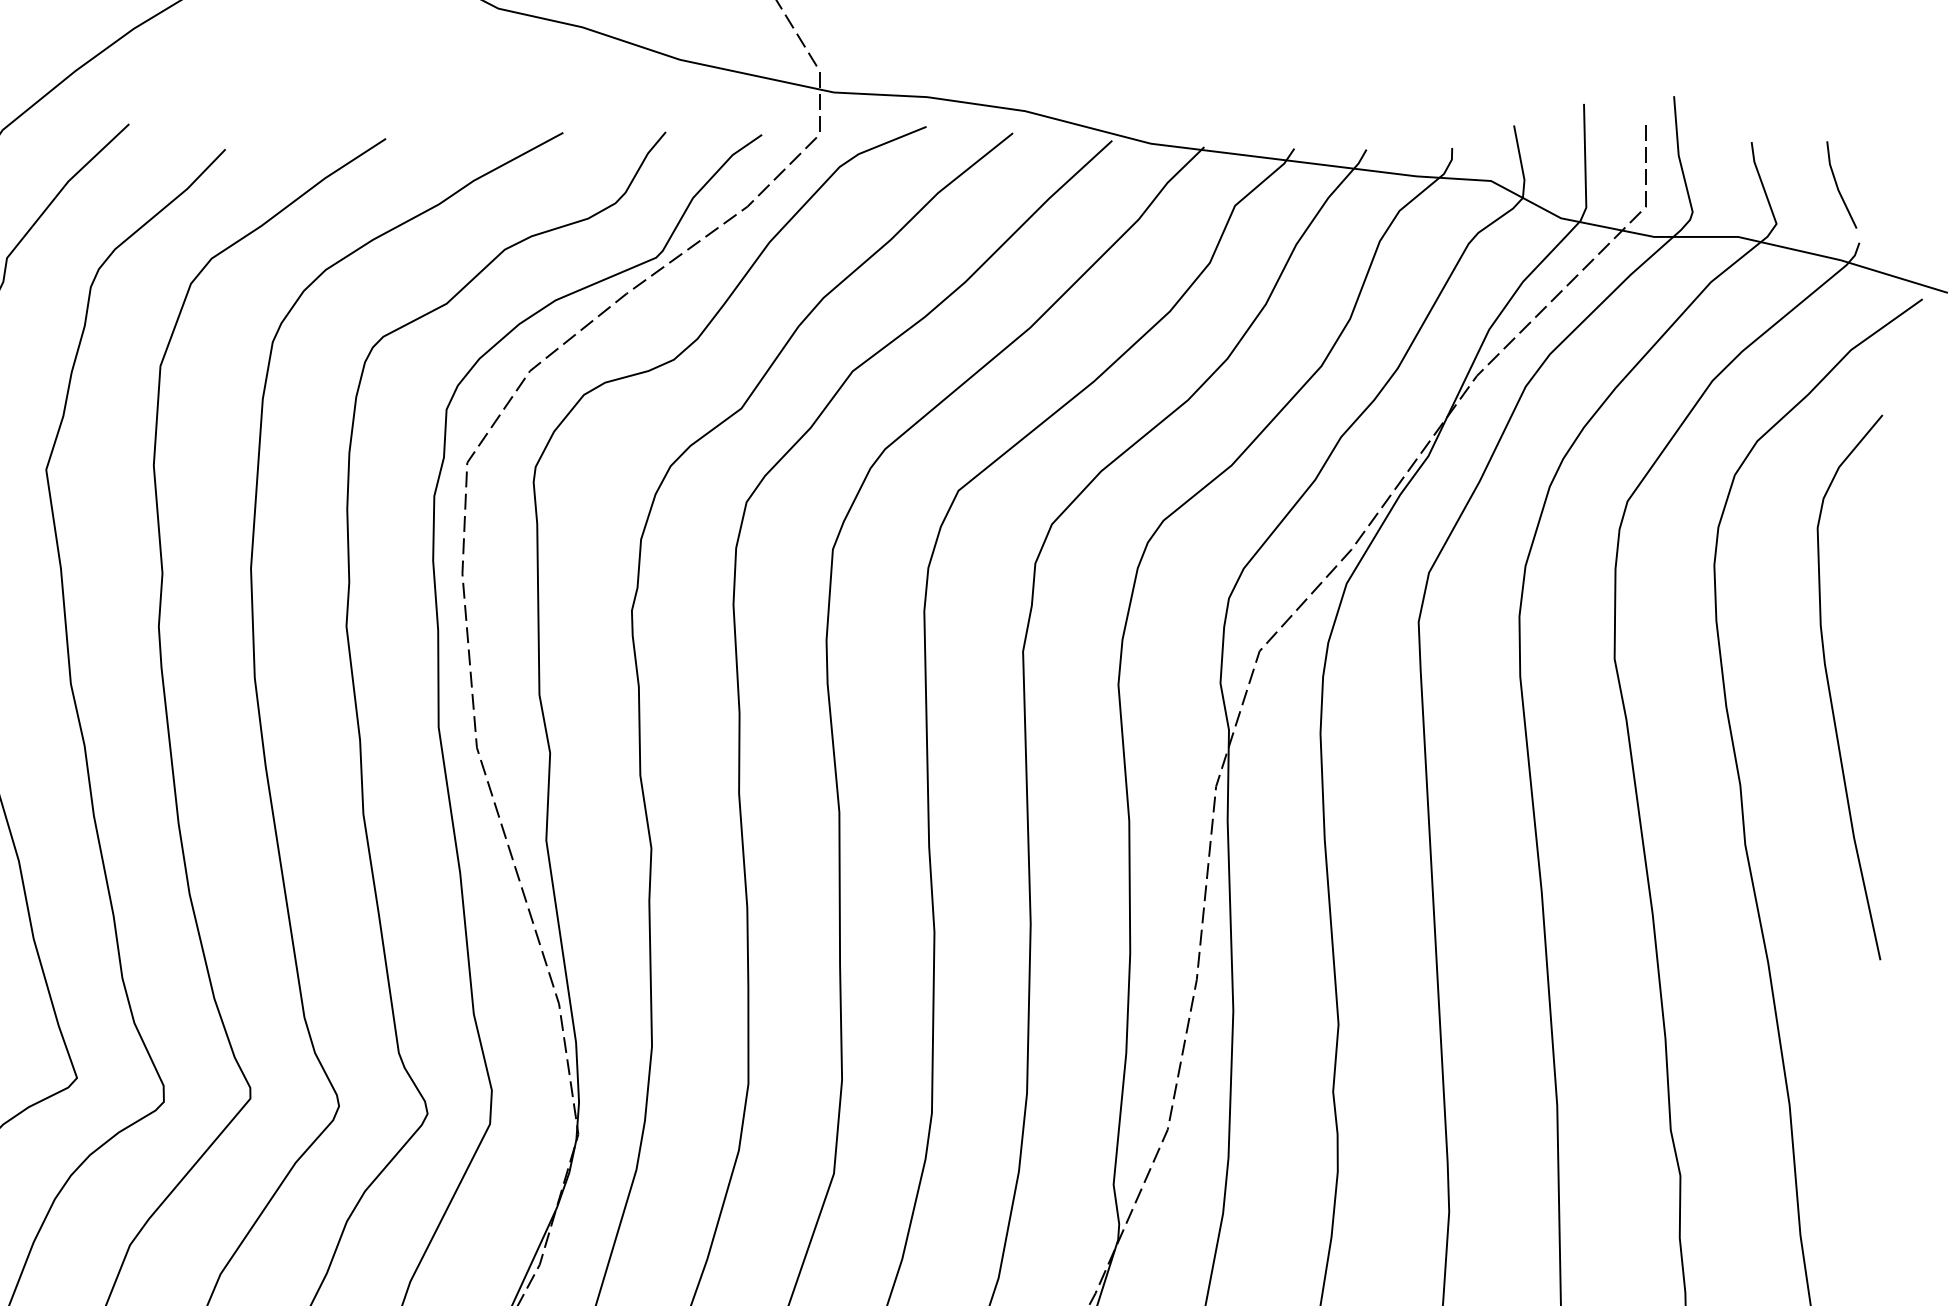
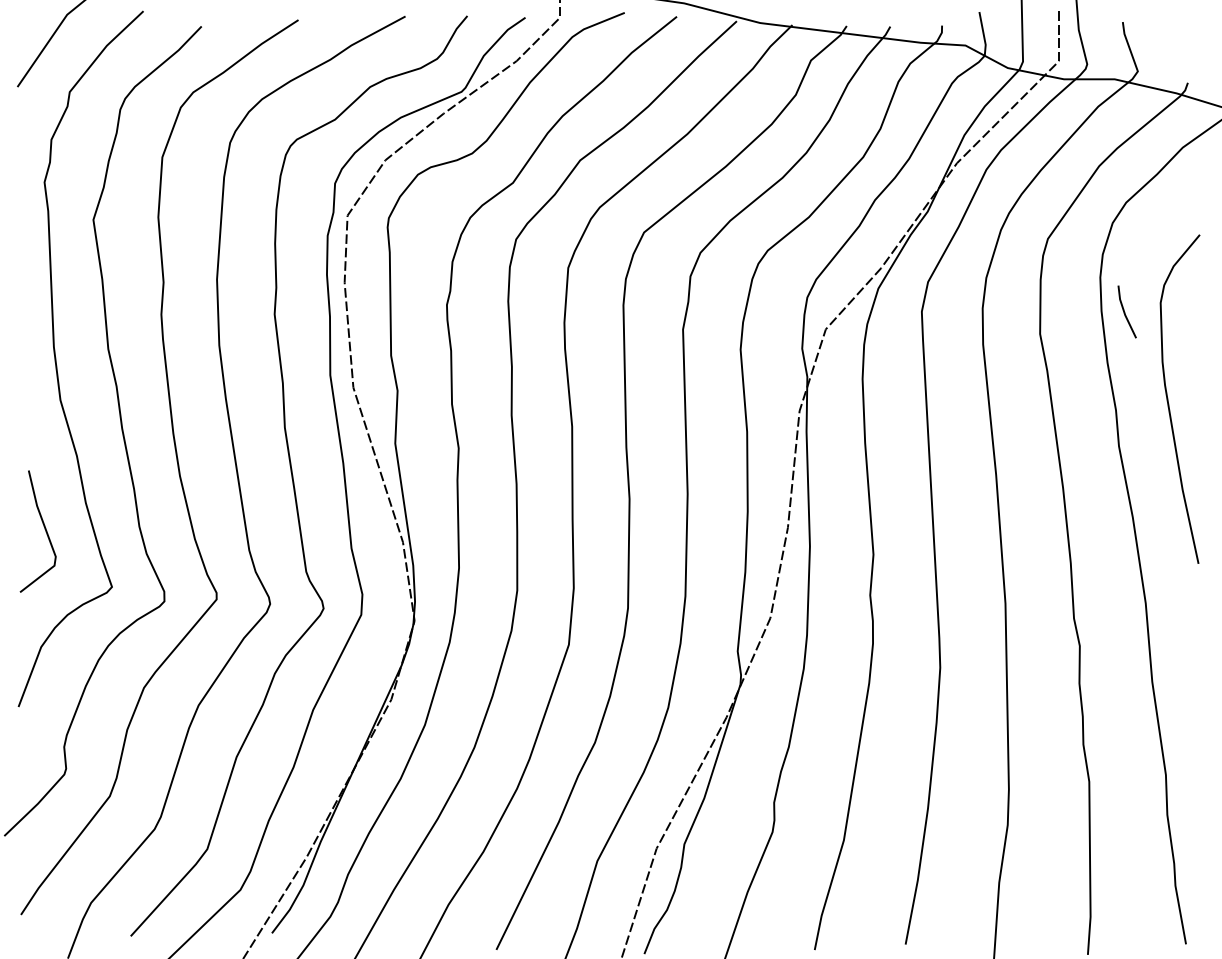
line: (1838, 185) -> (1125, 312), moved
curve: (1830, 686) -> (1168, 398), moved

